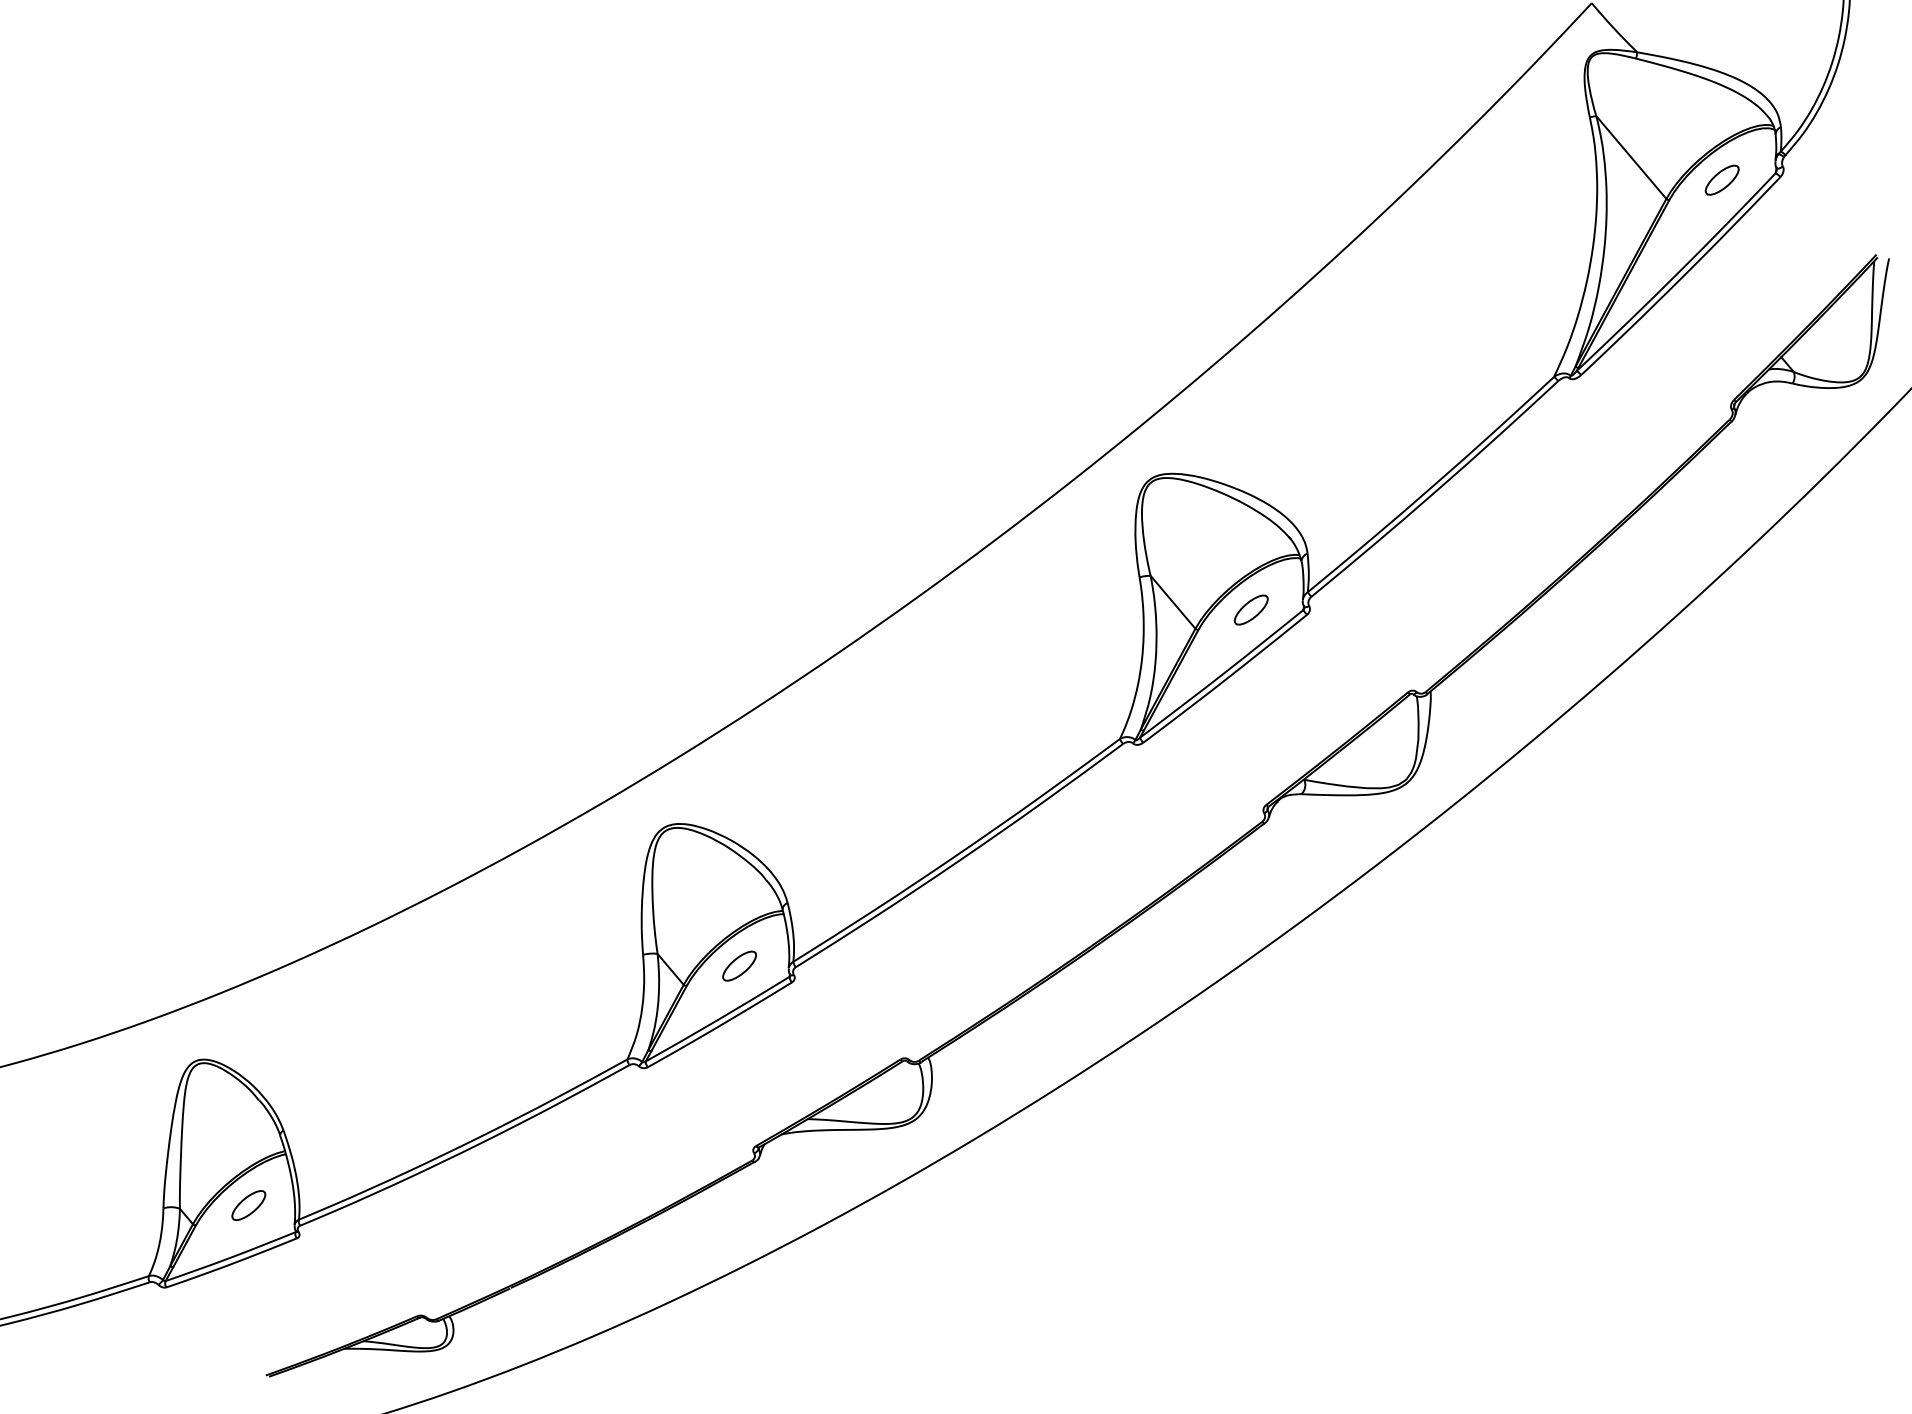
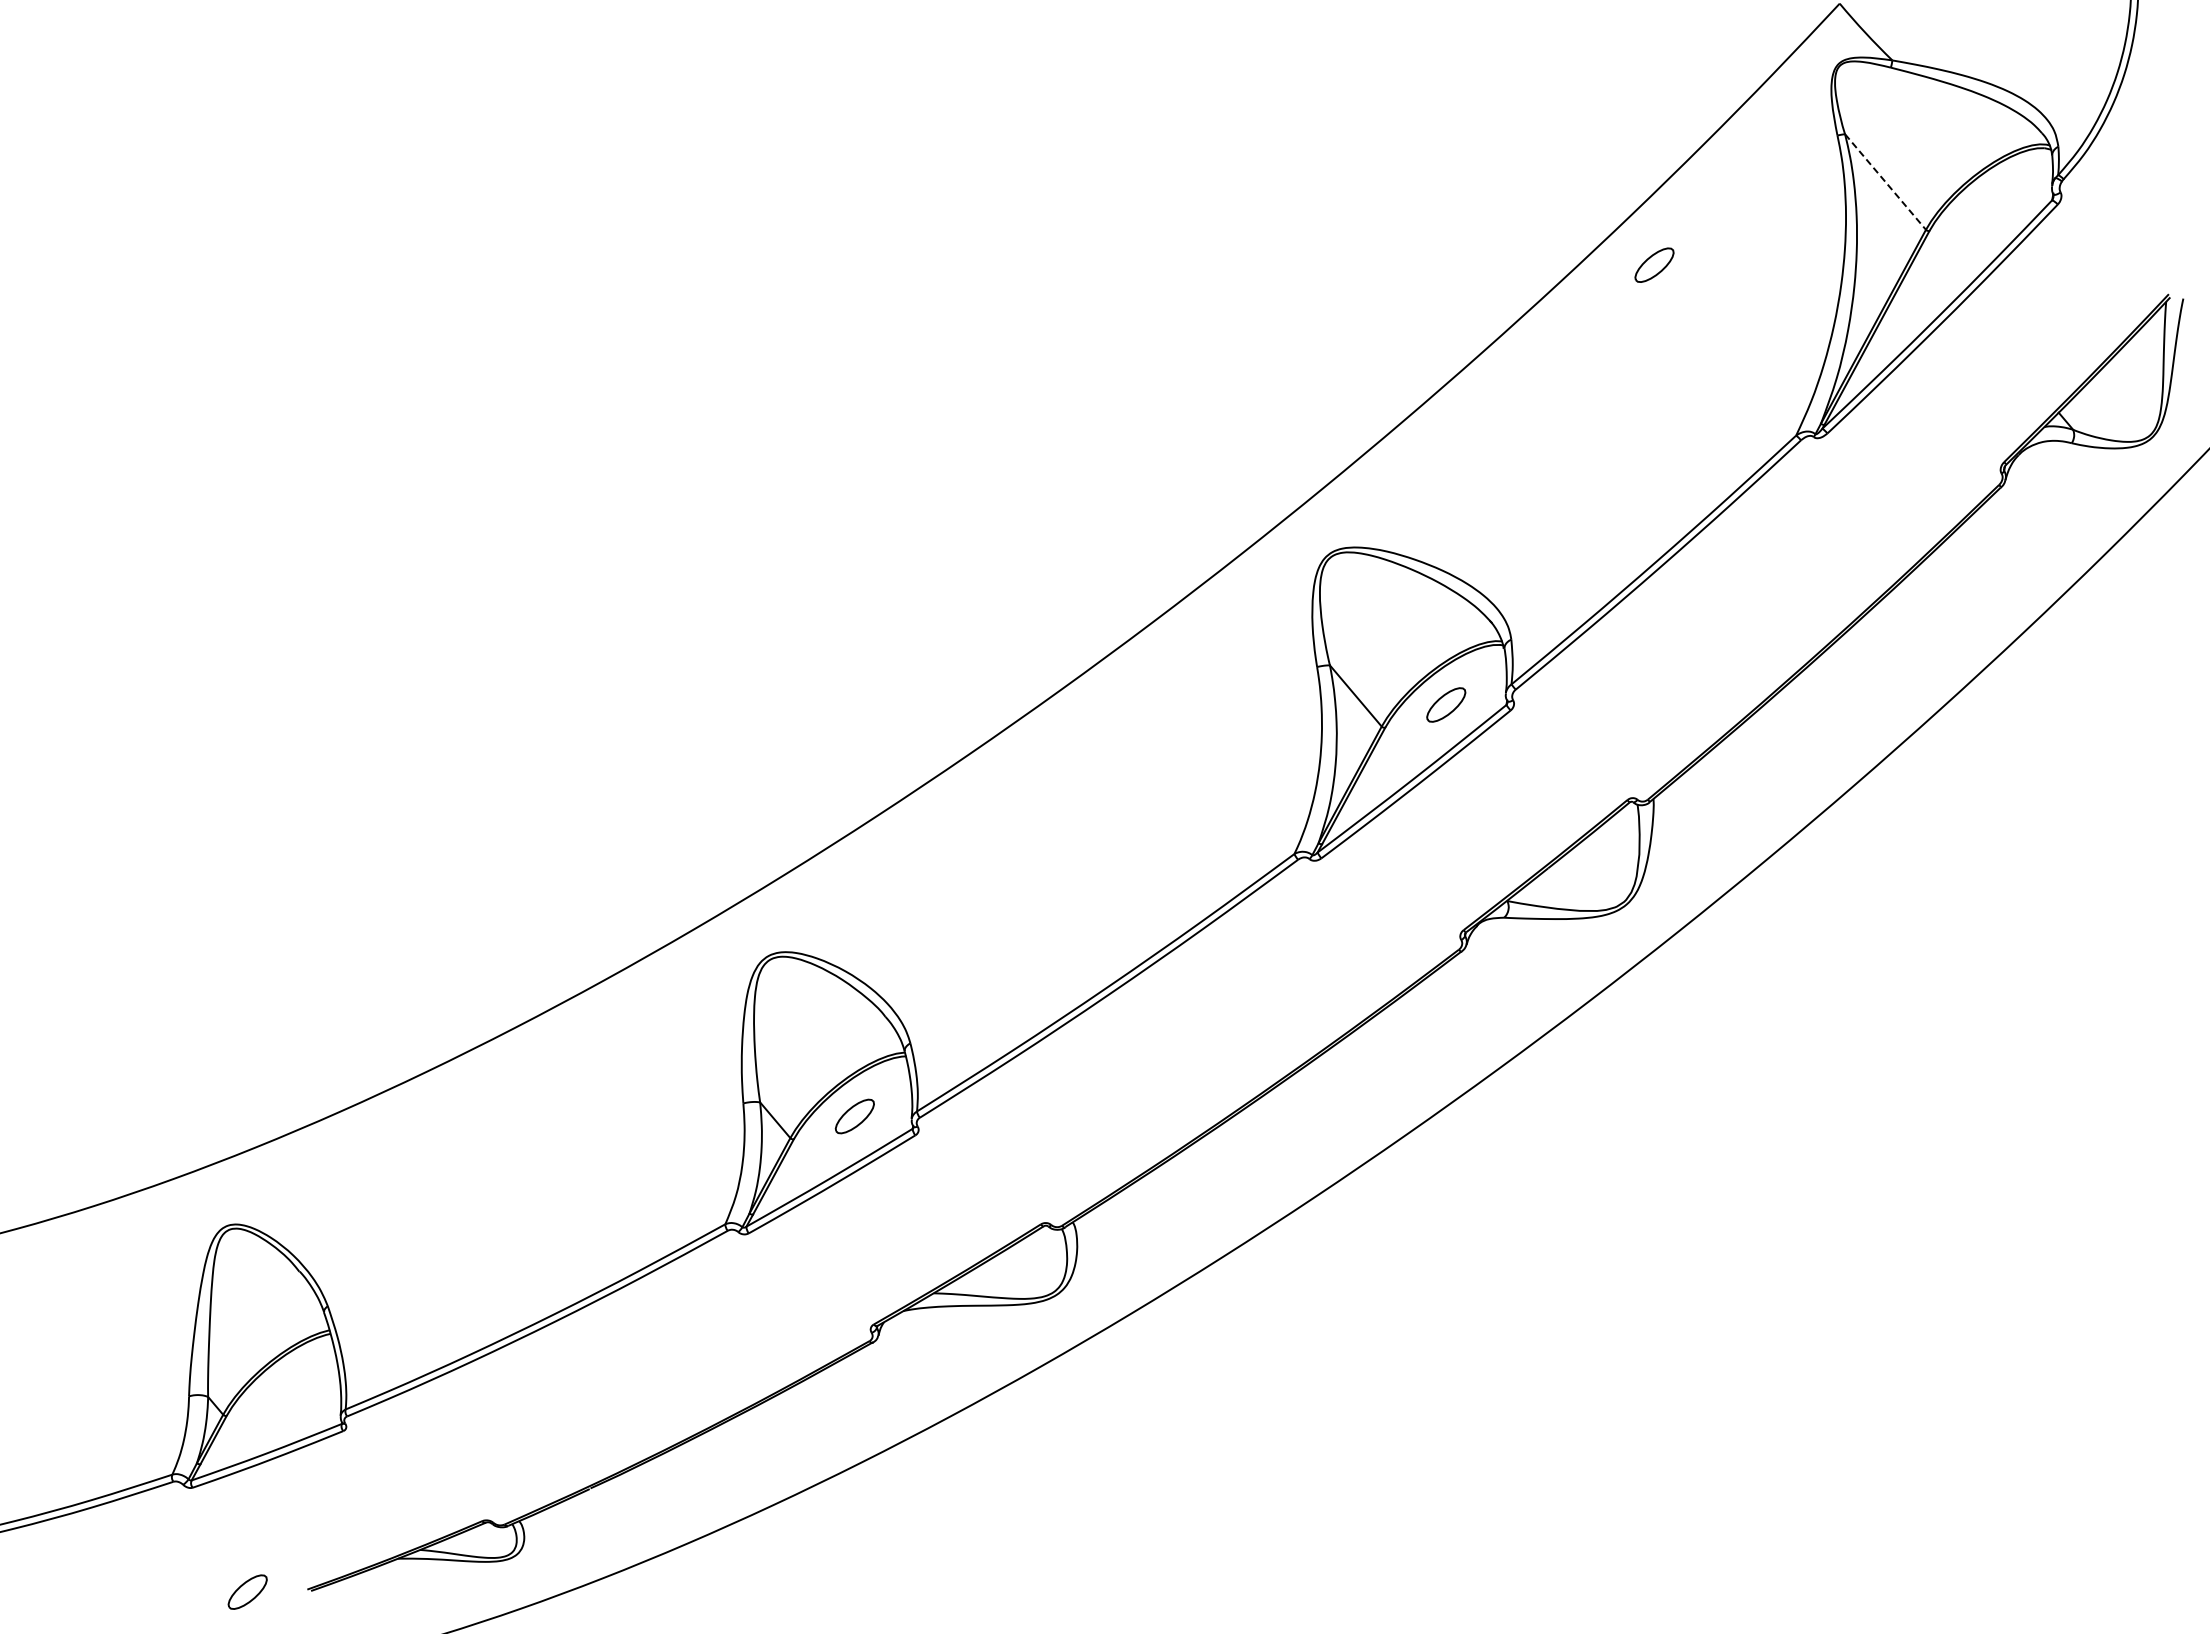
line: (1631, 157) -> (1885, 182), solid -> dashed
part: (1722, 179) -> (1654, 264), moved
part: (248, 1204) -> (247, 1591), moved

